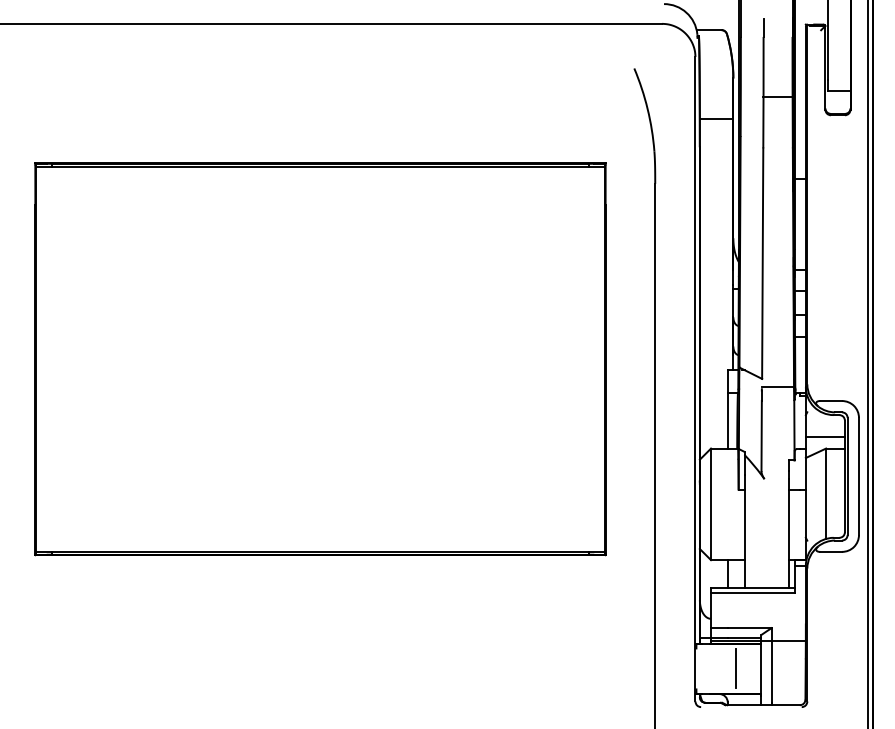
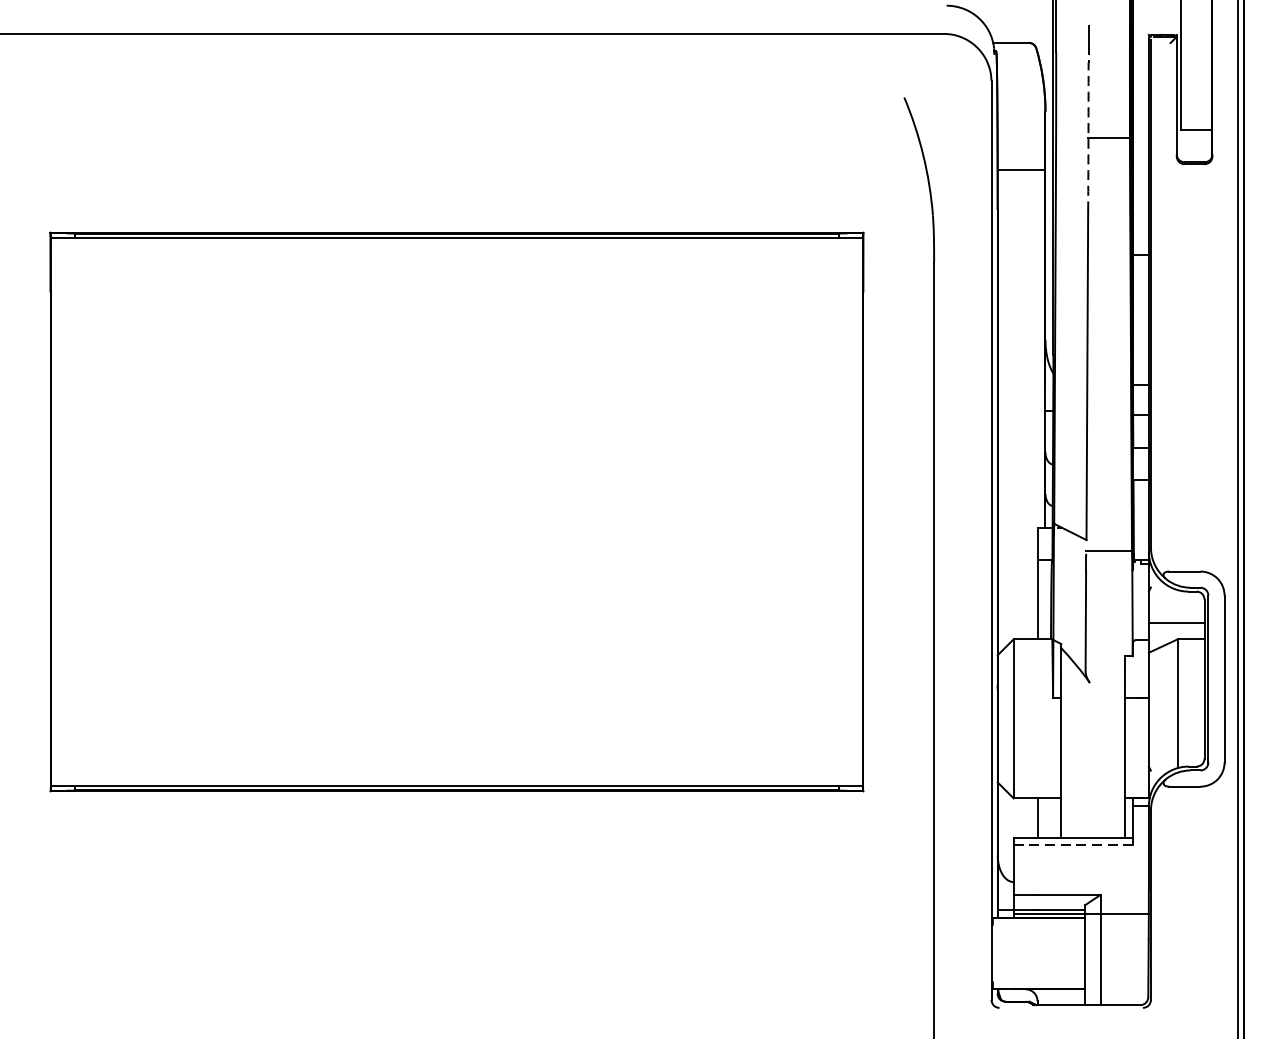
arc: (763, 92) -> (1088, 131), solid -> dashed
line: (752, 592) -> (1072, 844), solid -> dashed
line: (735, 668) -> (1048, 952), removed

